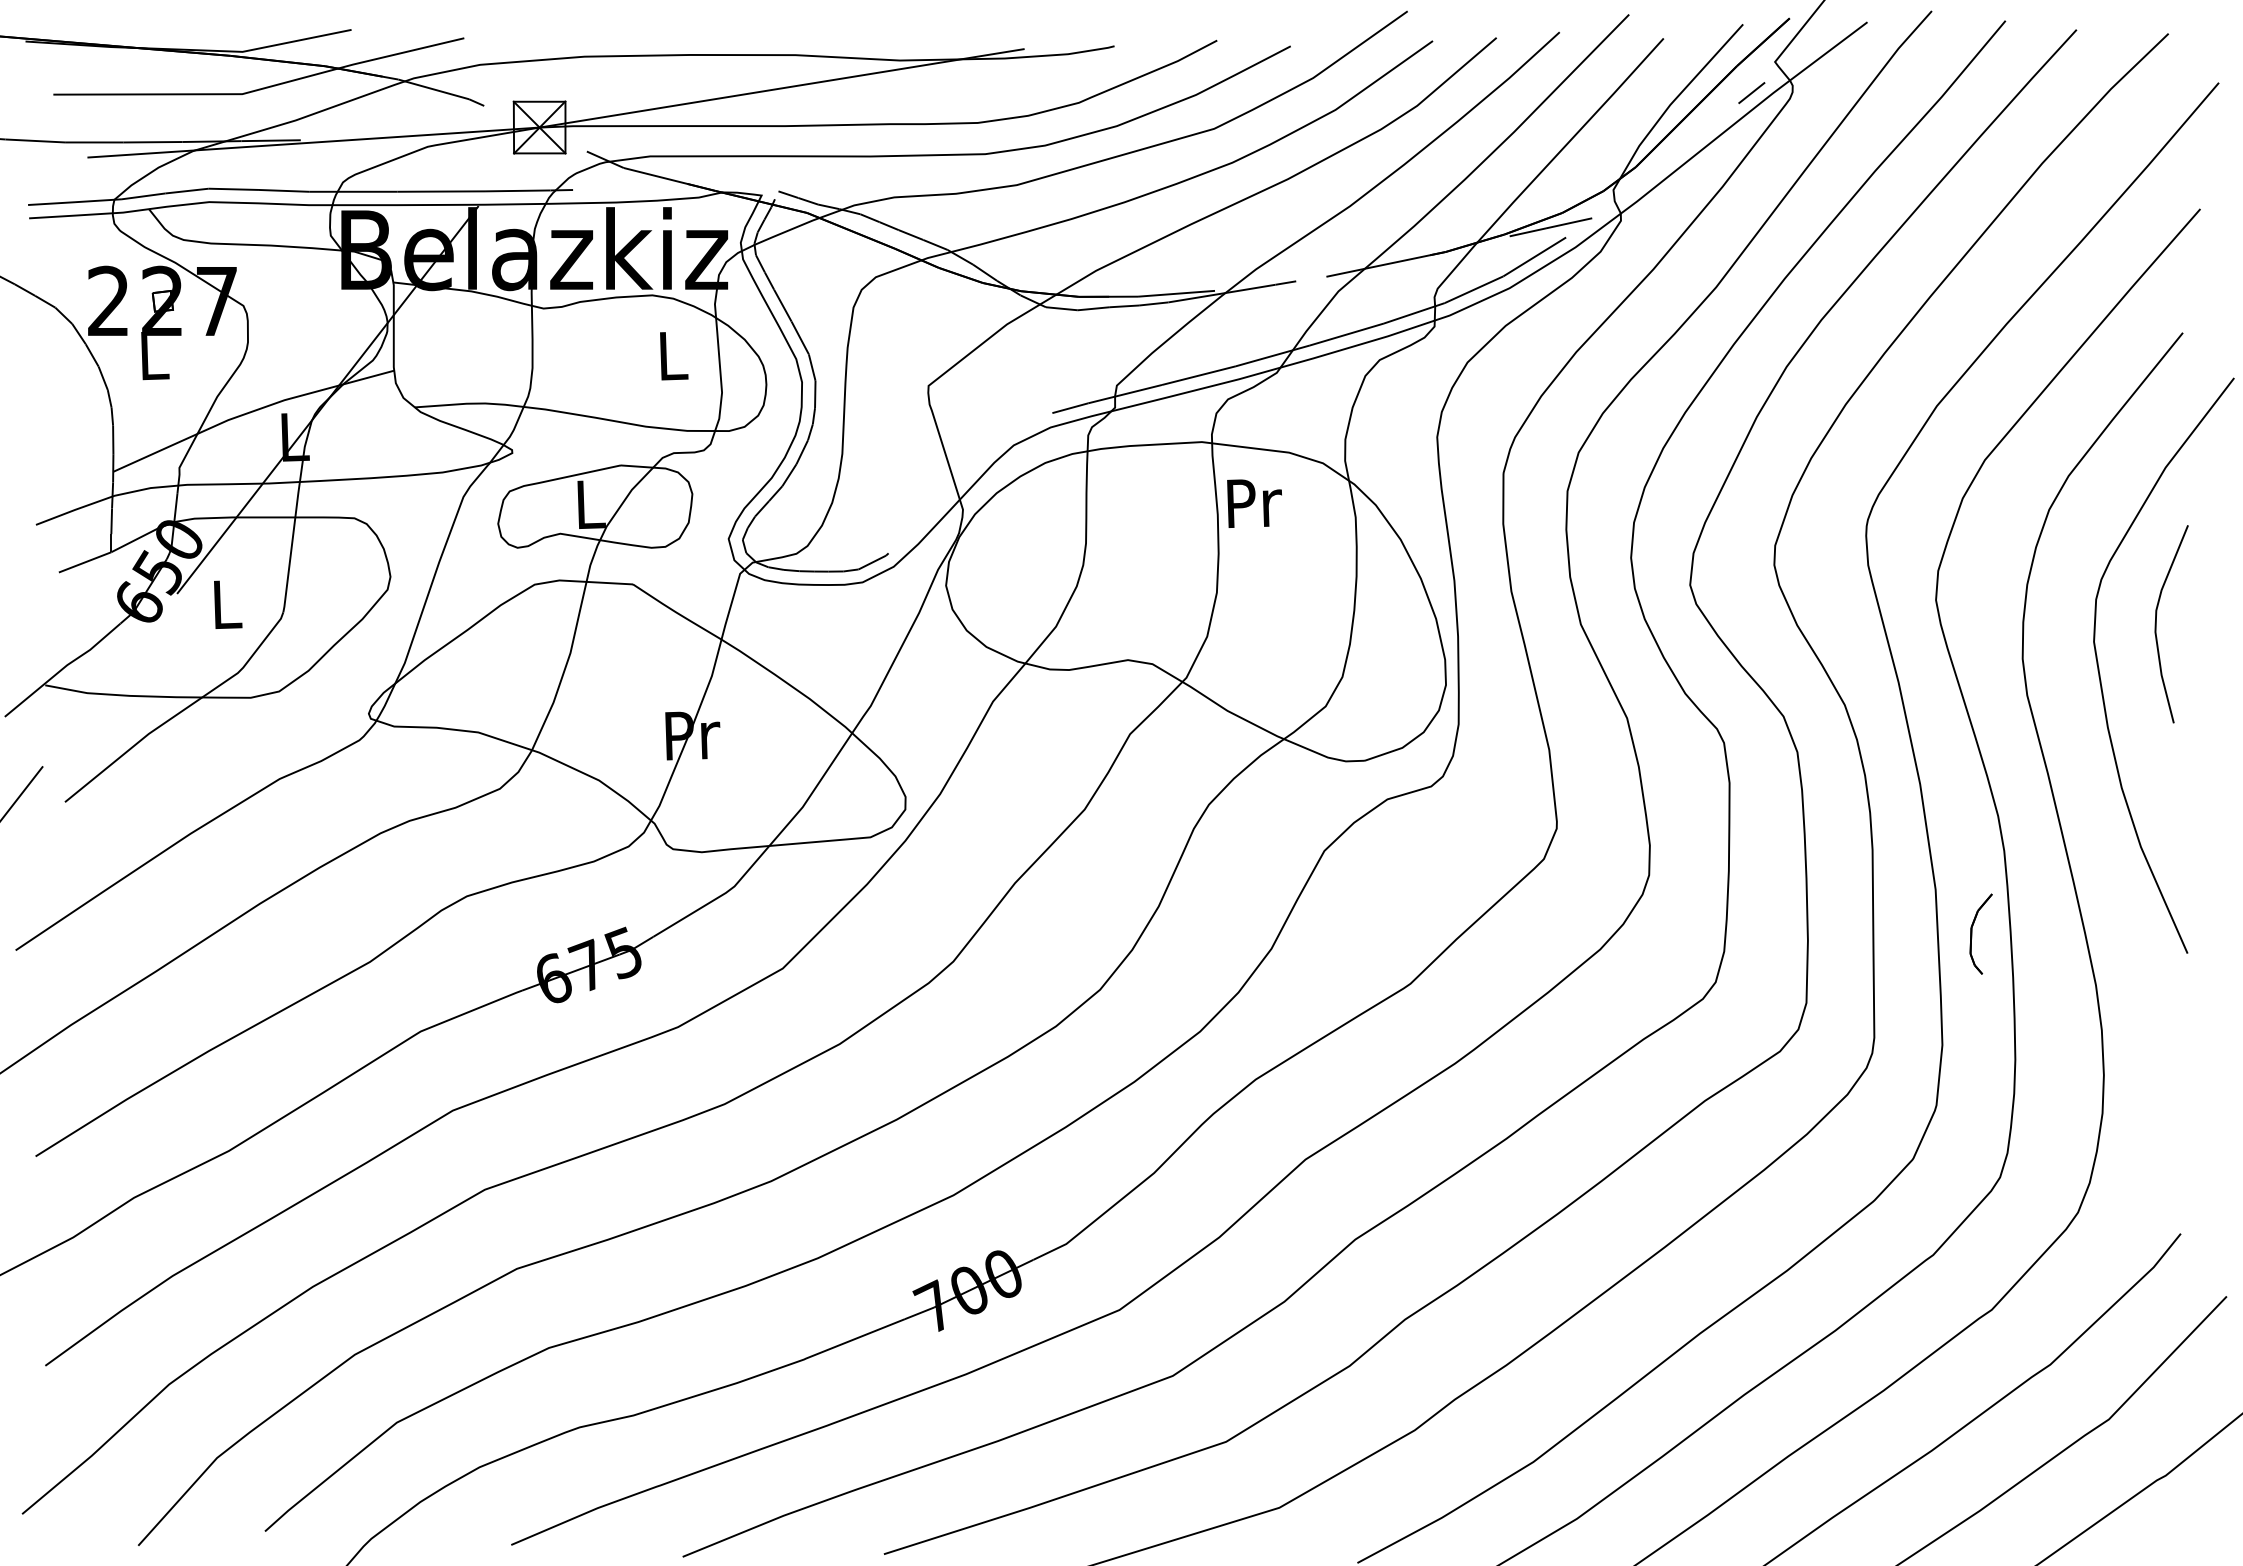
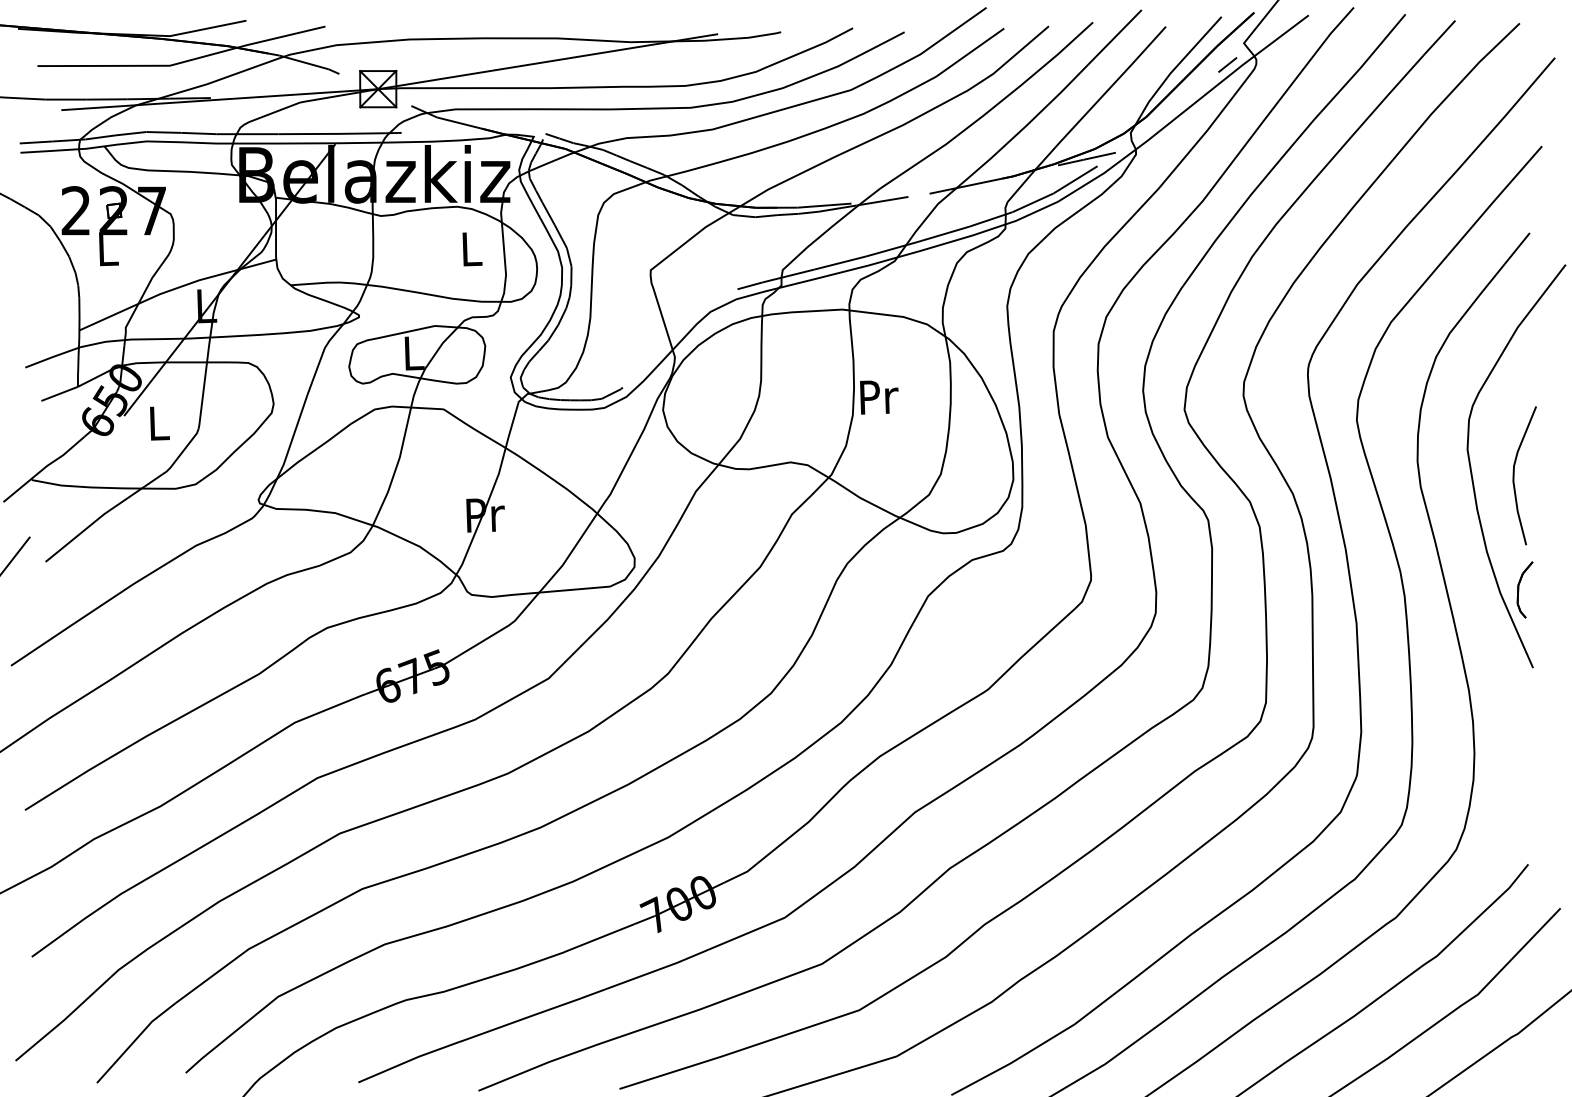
text: (1254, 503) -> (879, 397), moved
curve: (2156, 624) -> (1514, 475), moved
part: (1972, 933) -> (1519, 589), moved

